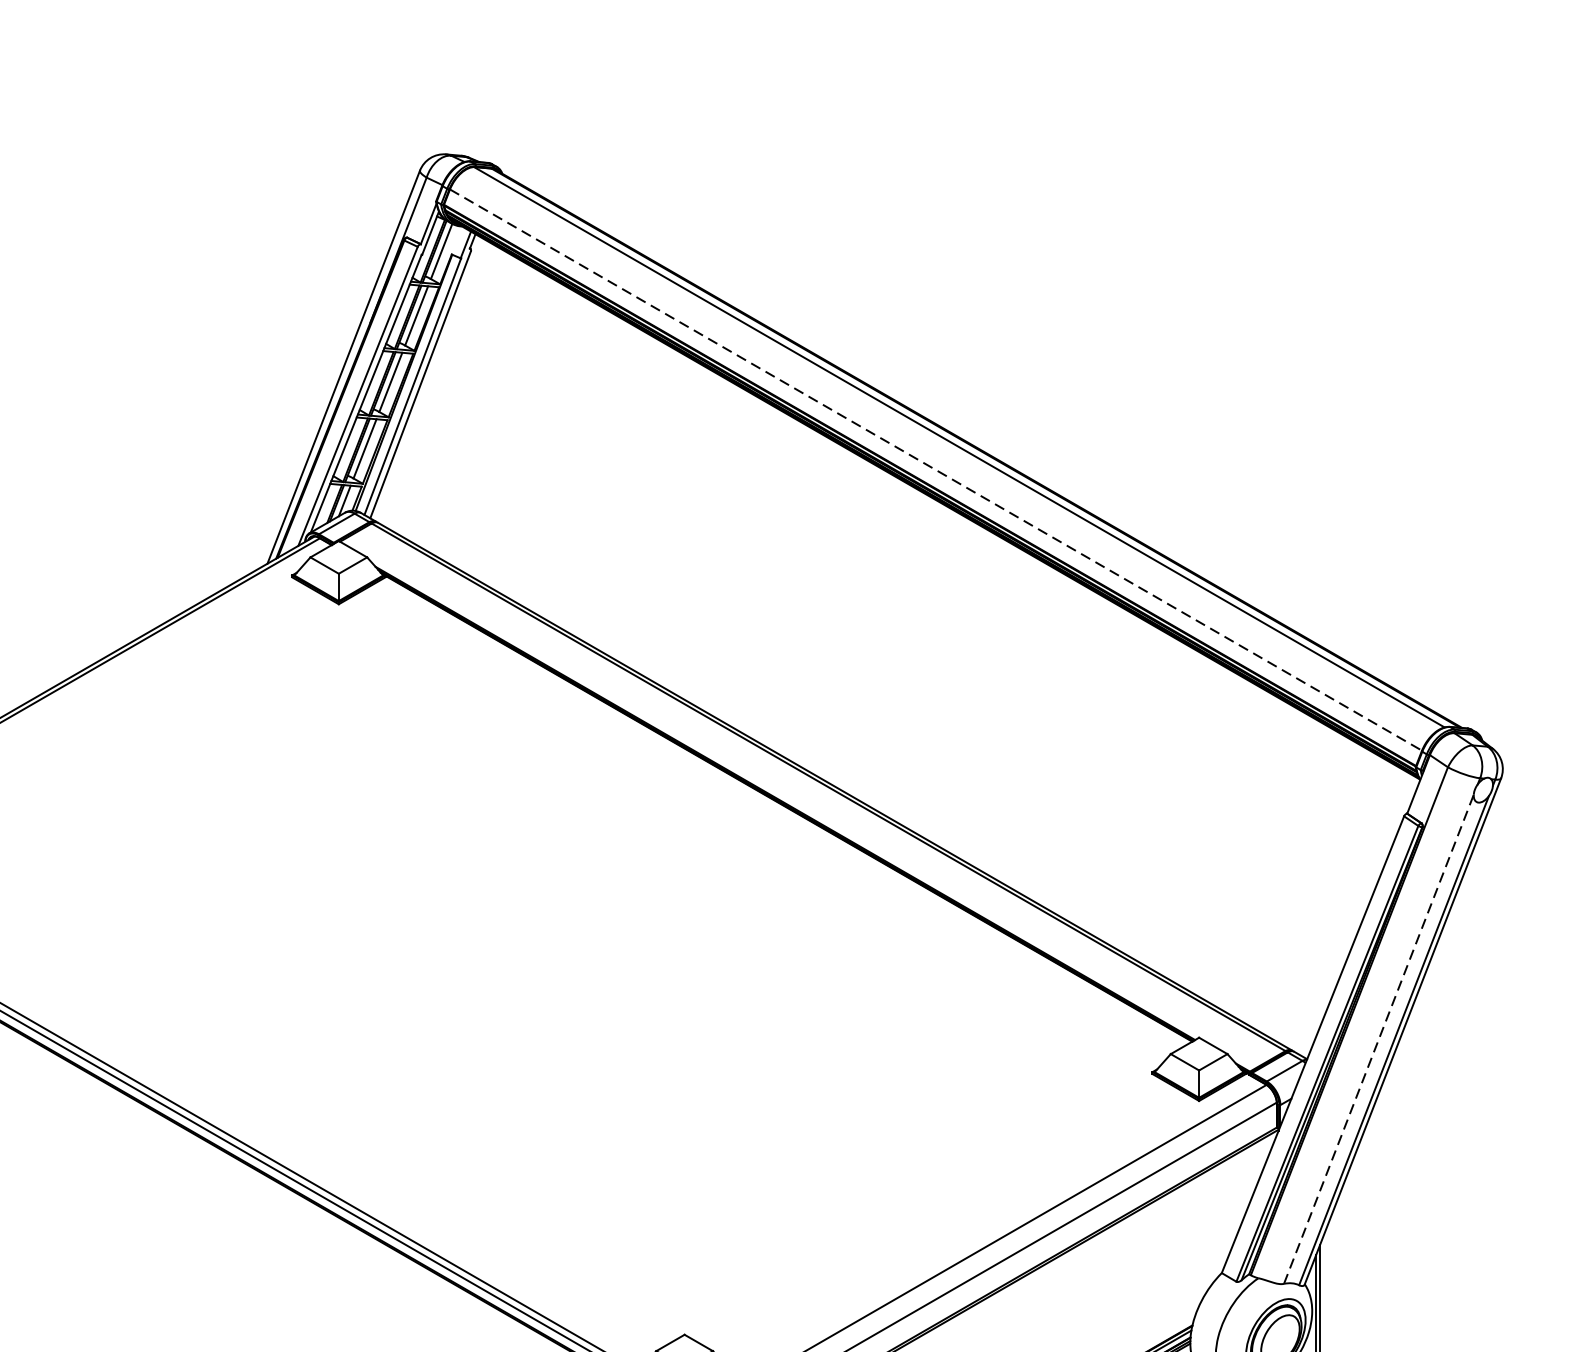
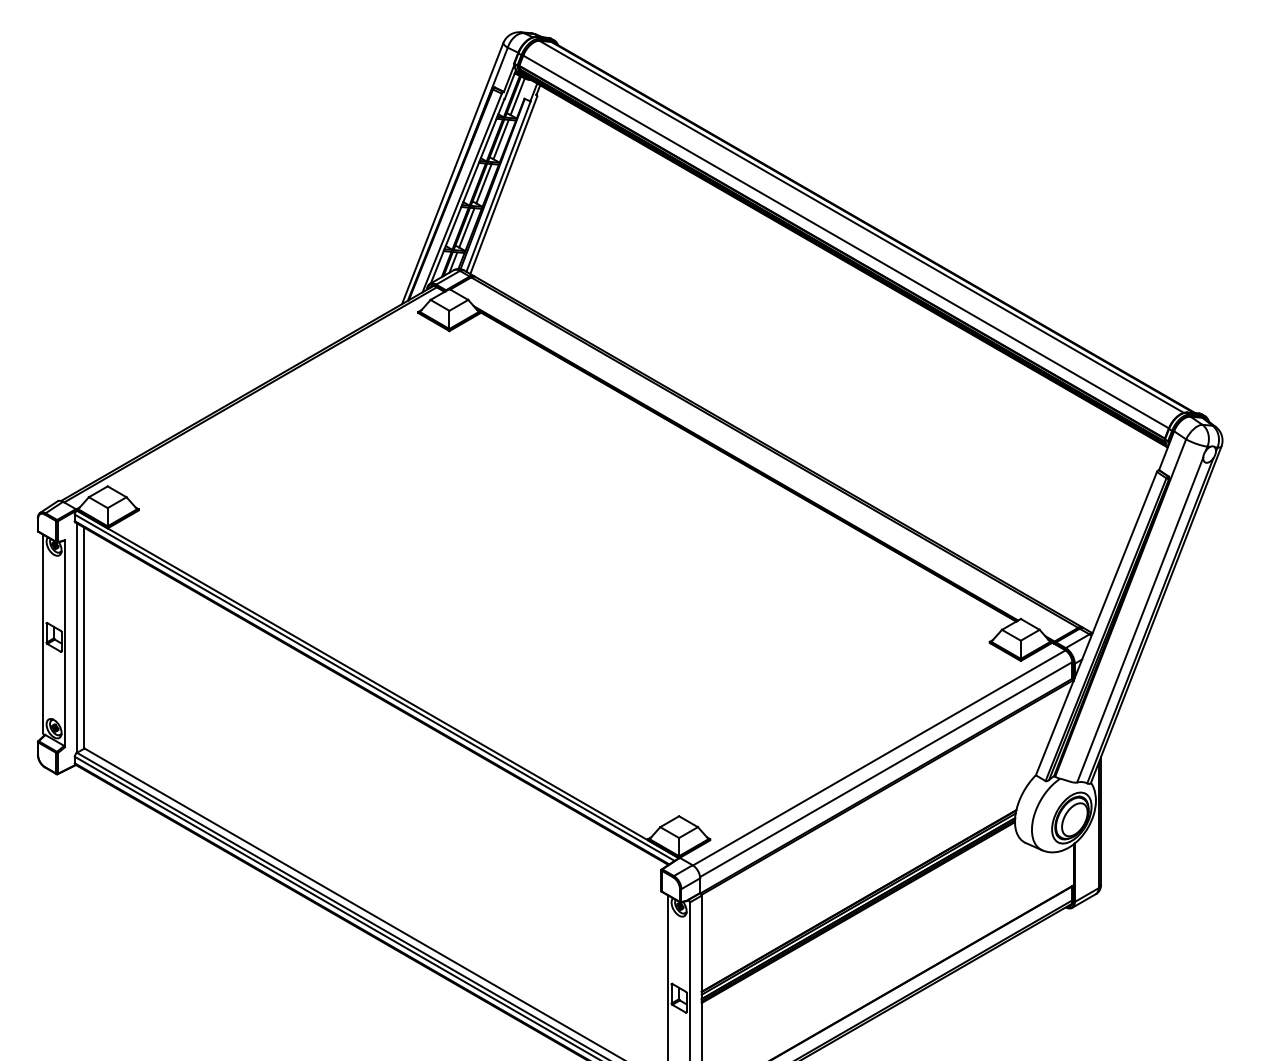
line: (936, 469) -> (846, 241), dashed -> solid
line: (1379, 1038) -> (1140, 619), dashed -> solid

